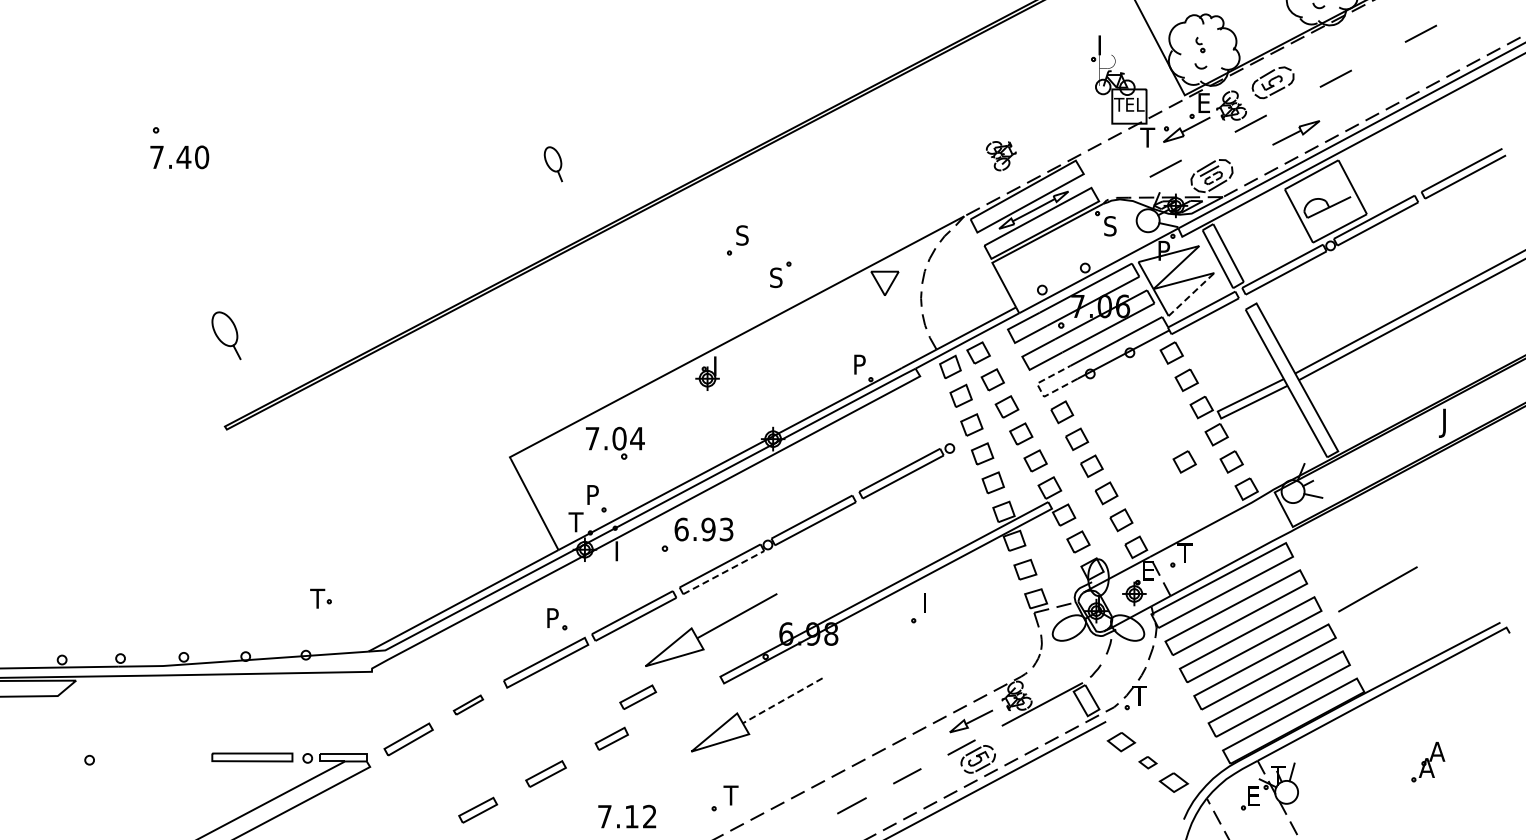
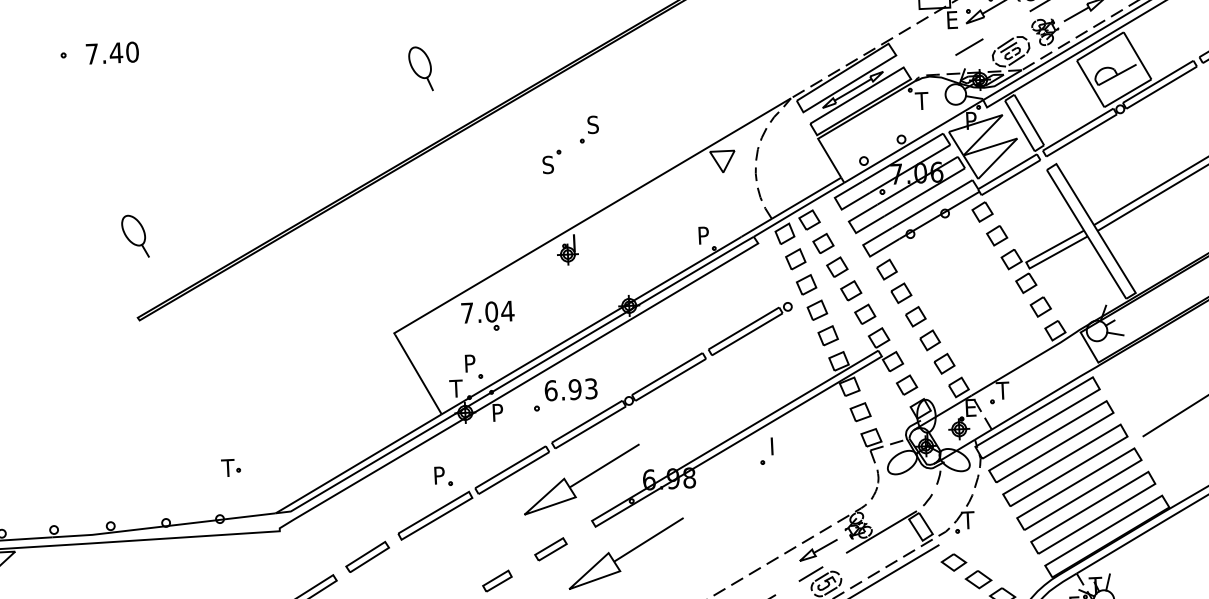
text: (1147, 137) -> (951, 19), T -> E
part: (1000, 156) -> (1044, 32), moved
text: (179, 157) -> (112, 53), moved
part: (553, 164) -> (420, 69), size x1.43
text: (1109, 226) -> (921, 101), S -> T
part: (780, 274) -> (551, 161), moved
line: (1191, 294) -> (997, 158), dashed -> solid
line: (1040, 390) -> (866, 251), dashed -> solid
part: (1184, 461) -> (998, 308), removed
text: (622, 547) -> (498, 409), I -> P
line: (723, 572) -> (590, 427), dashed -> solid
part: (638, 696) -> (551, 548), moved
line: (782, 700) -> (648, 539), dashed -> solid
part: (468, 704) -> (367, 556), size x1.67
part: (1147, 762) -> (978, 579), size x1.67

